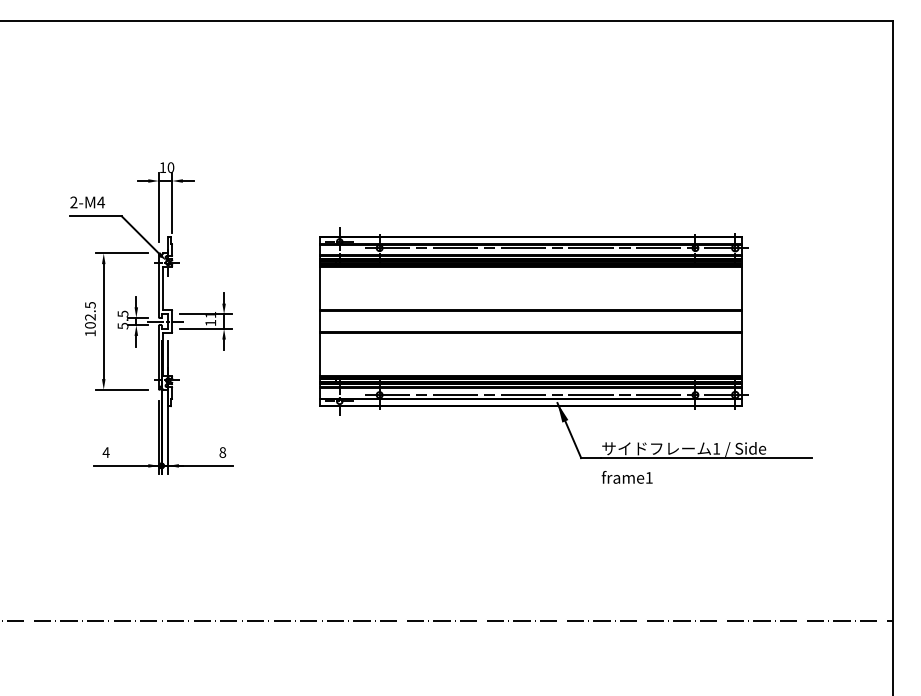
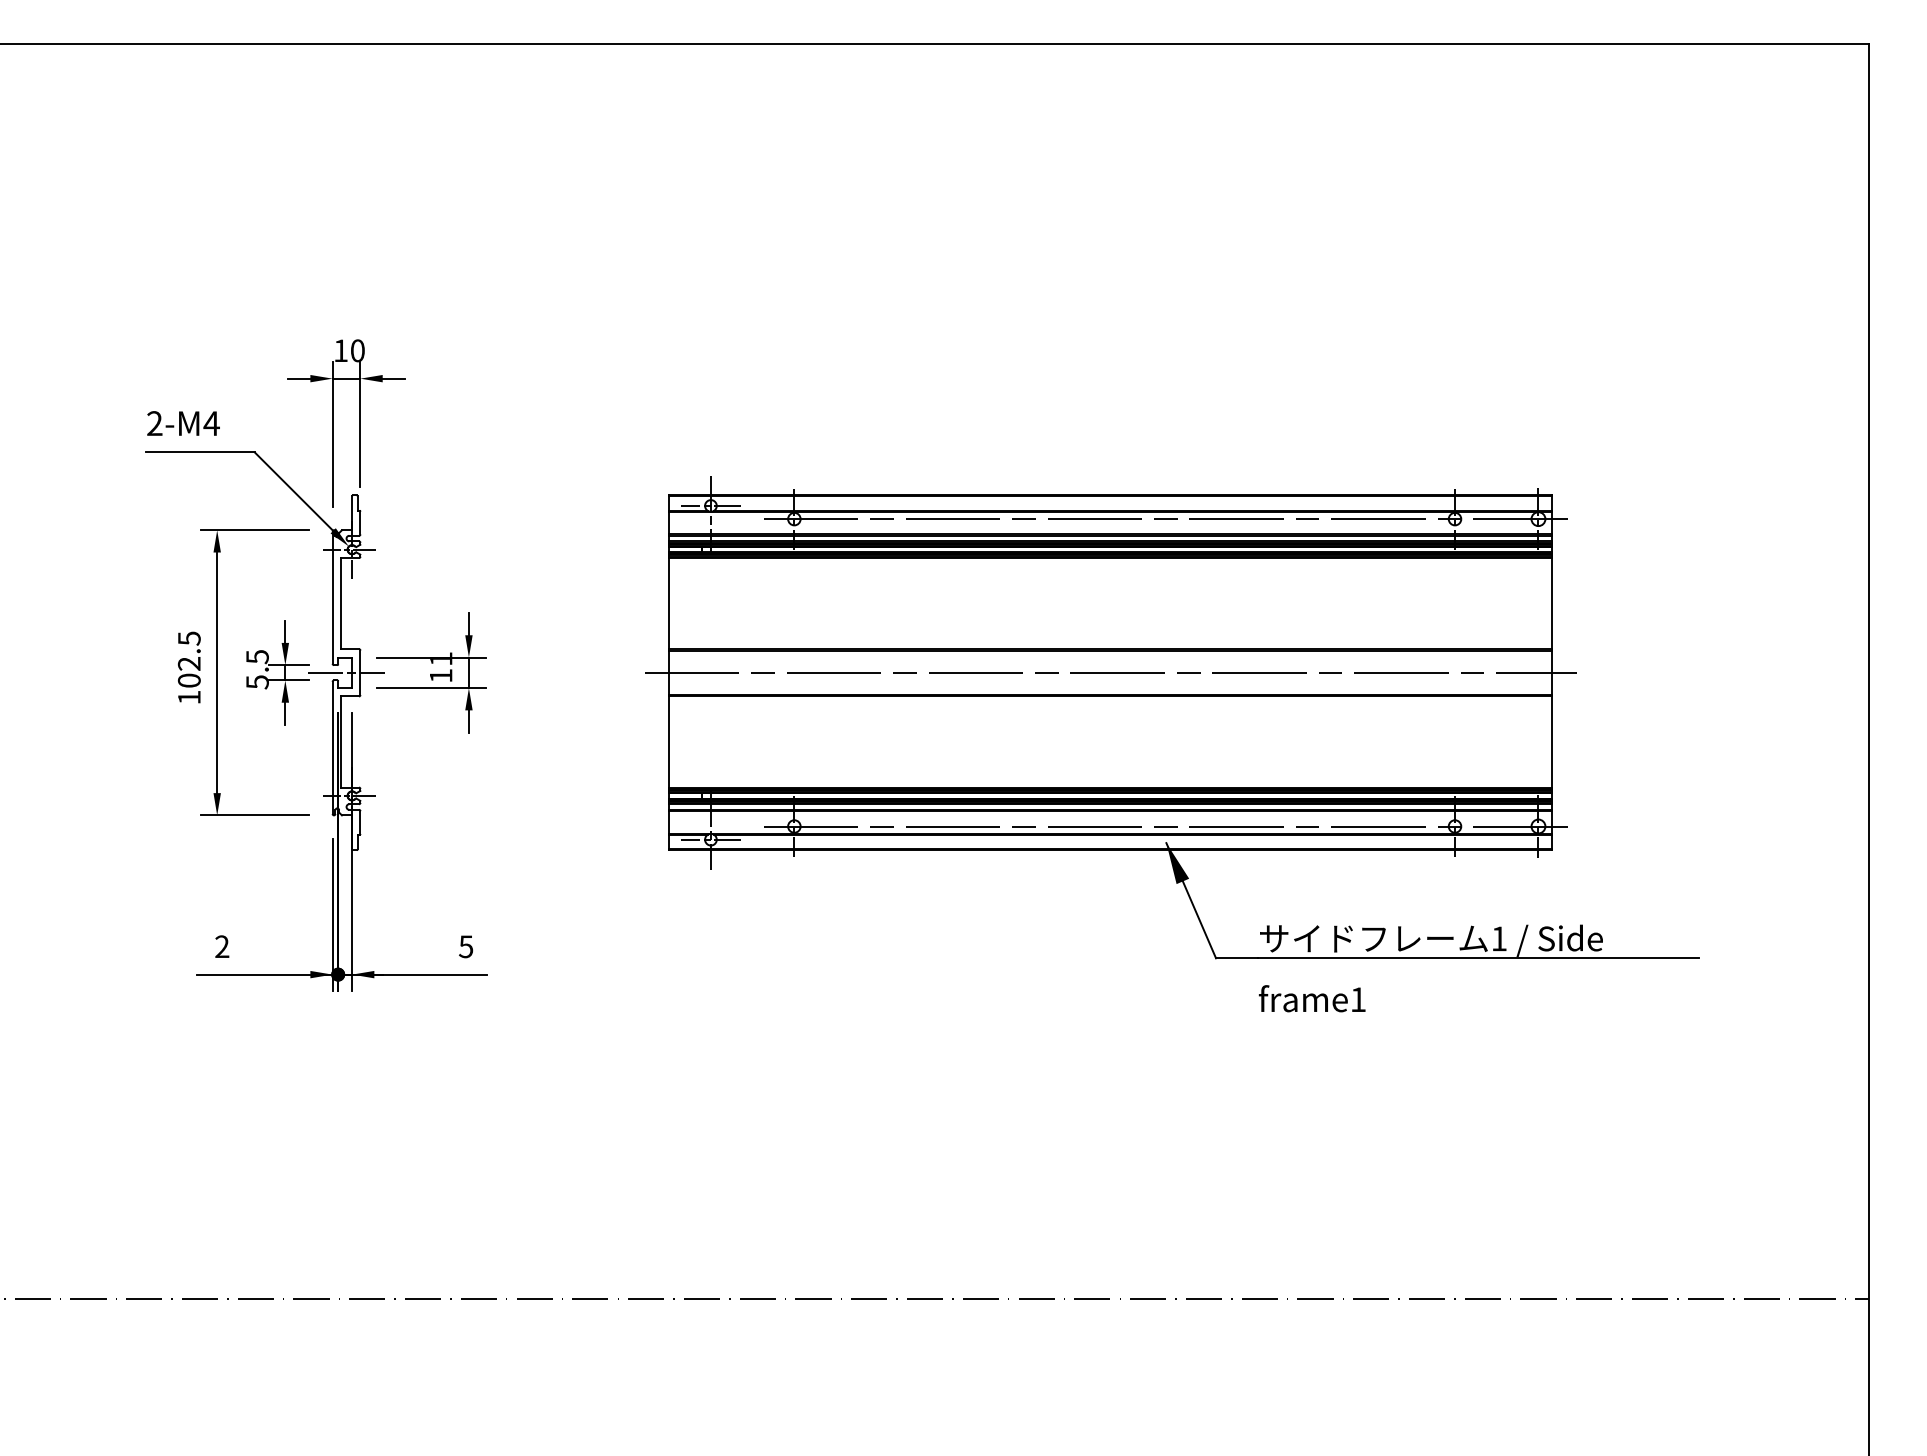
line: (530, 321) -> (1109, 672), added
text: (105, 452) -> (220, 946), 4 -> 2
text: (222, 452) -> (465, 946), 8 -> 5

